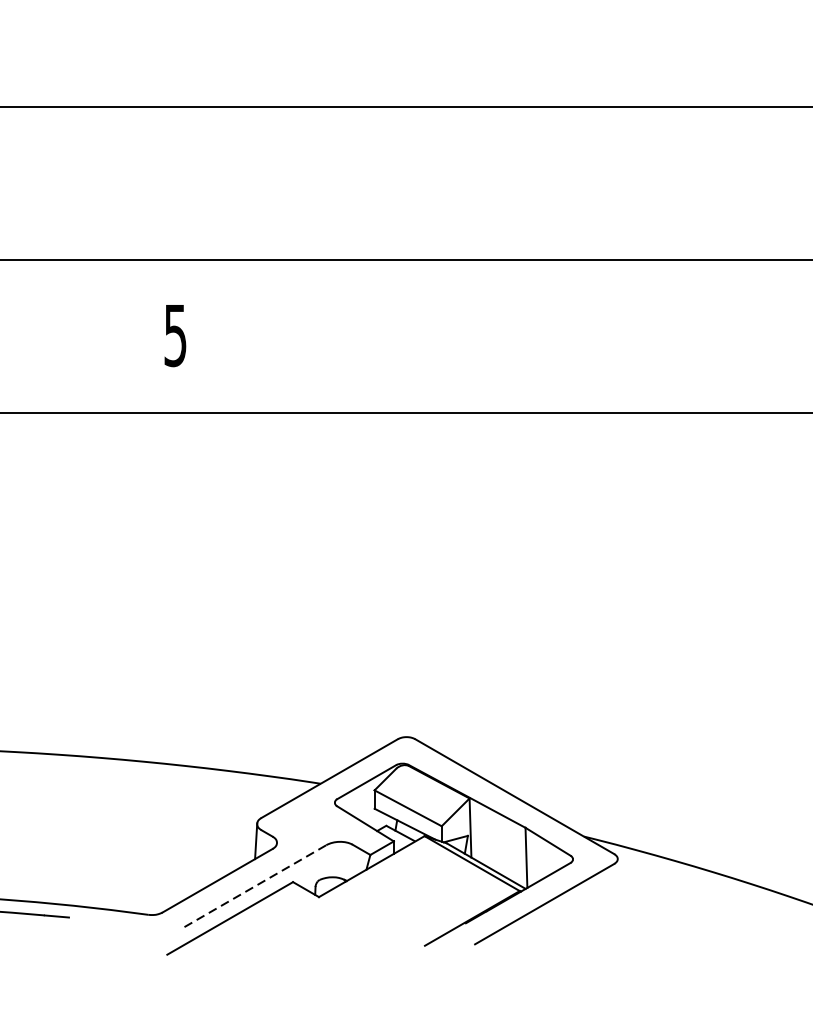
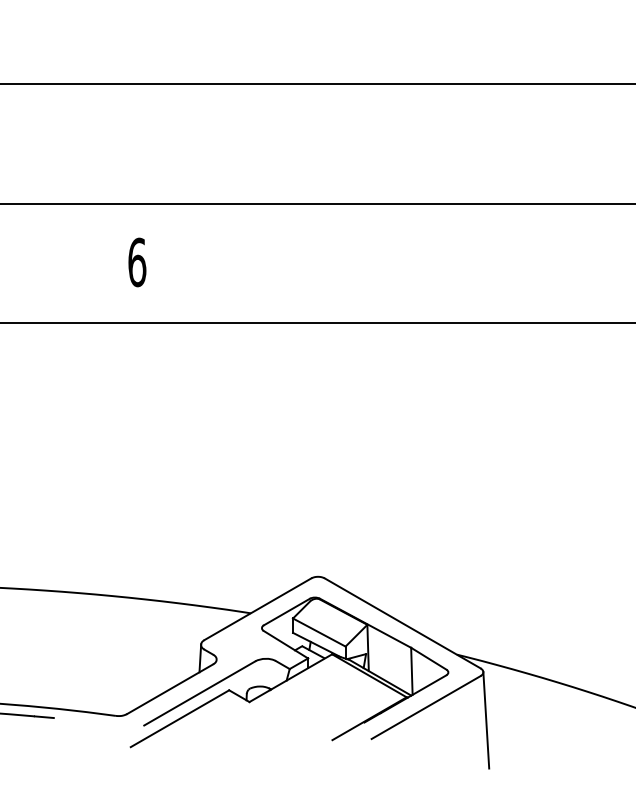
text: (175, 335) -> (137, 262), 5 -> 6
line: (256, 886) -> (200, 693), dashed -> solid
line: (621, 920) -> (486, 720), added

